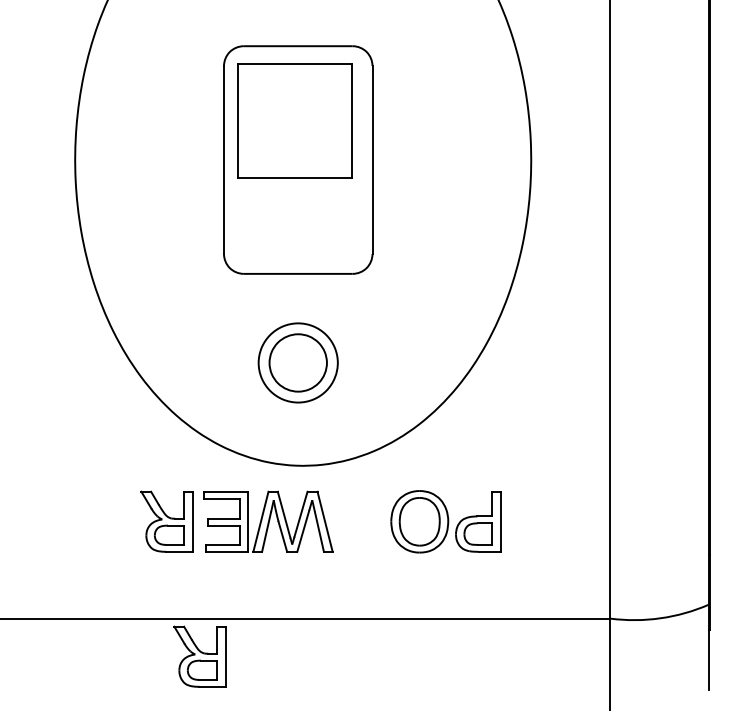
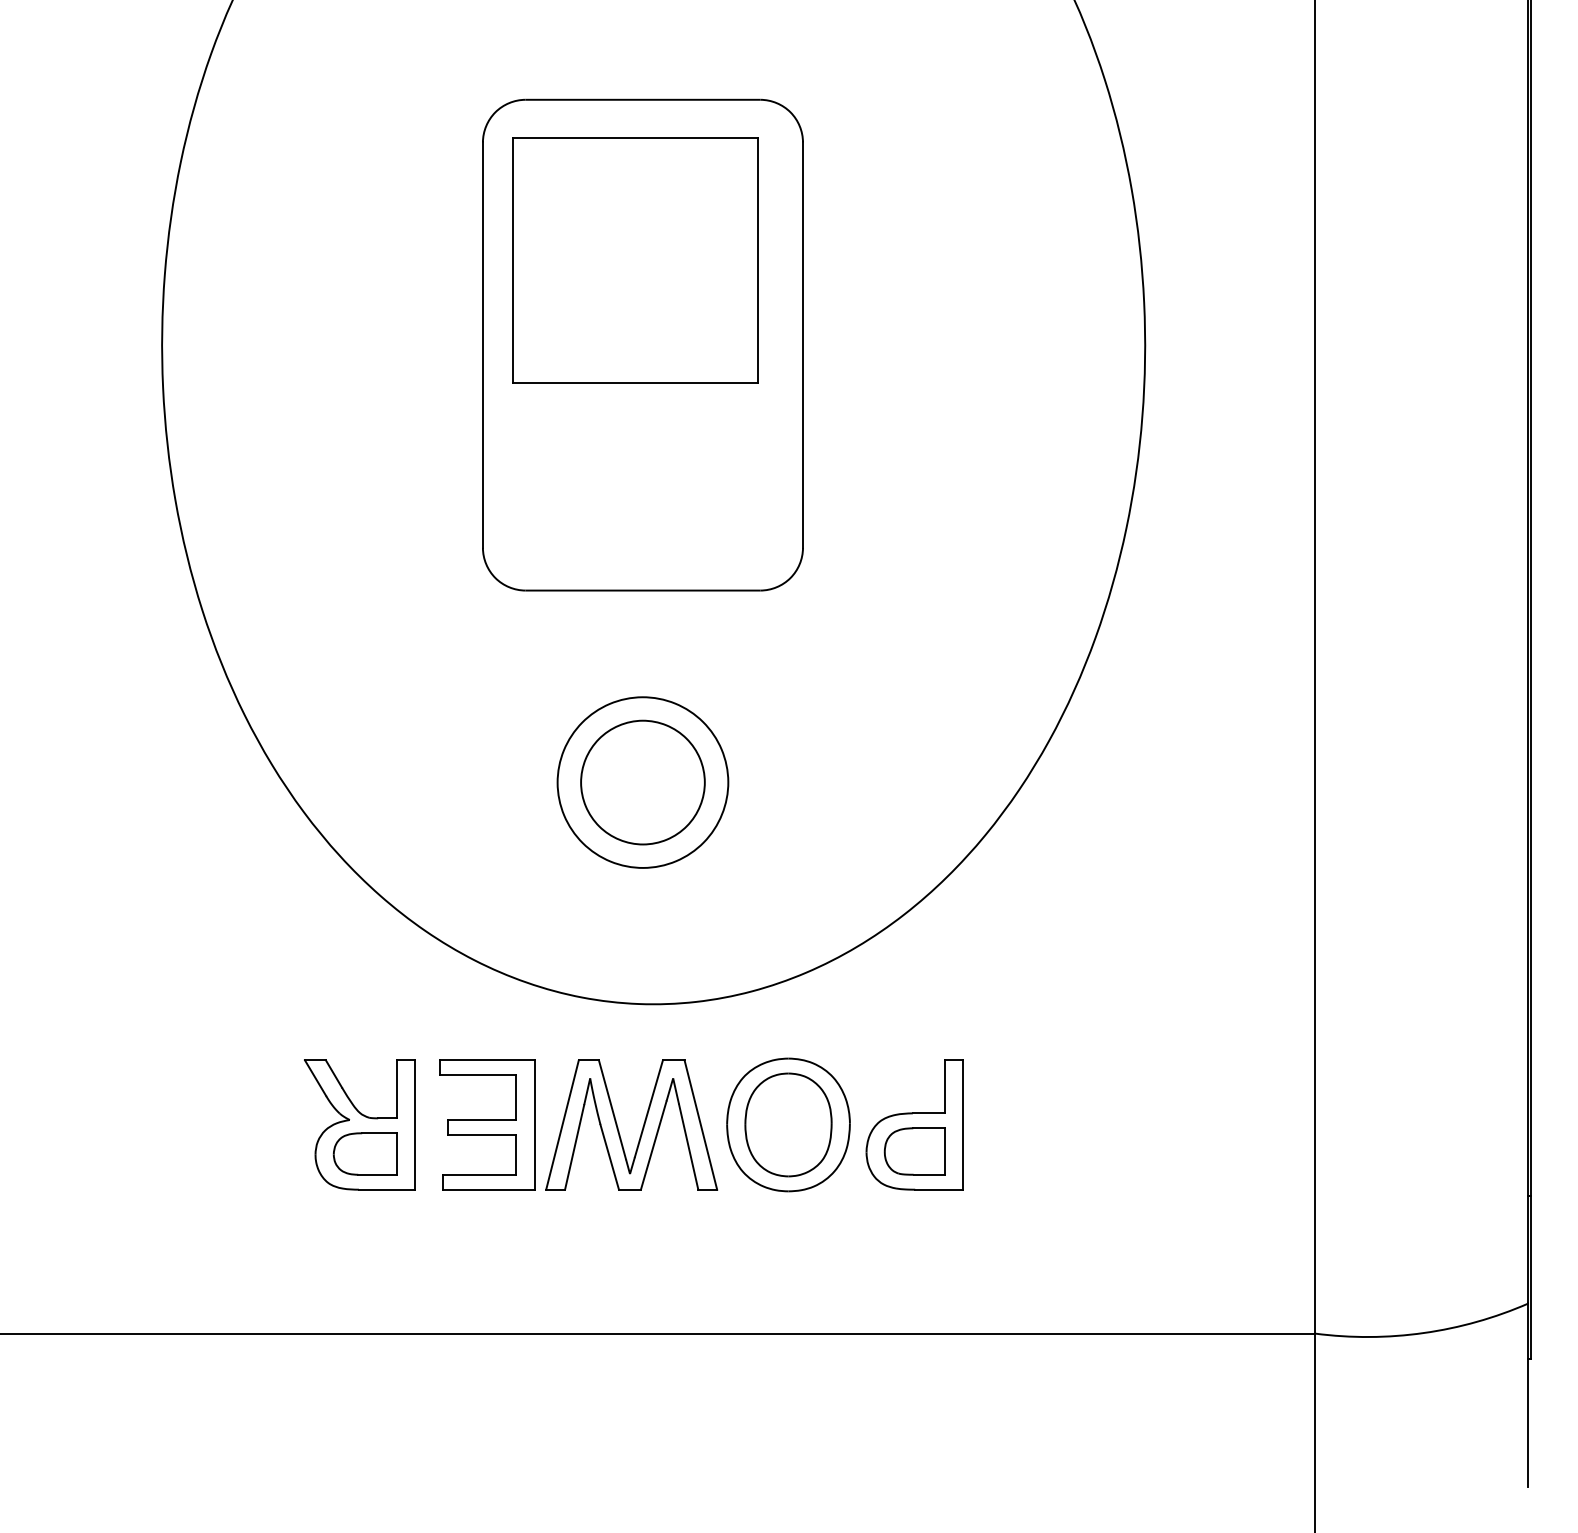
part: (445, 521) -> (843, 1124), moved
part: (199, 656) -> (430, 1415), removed

